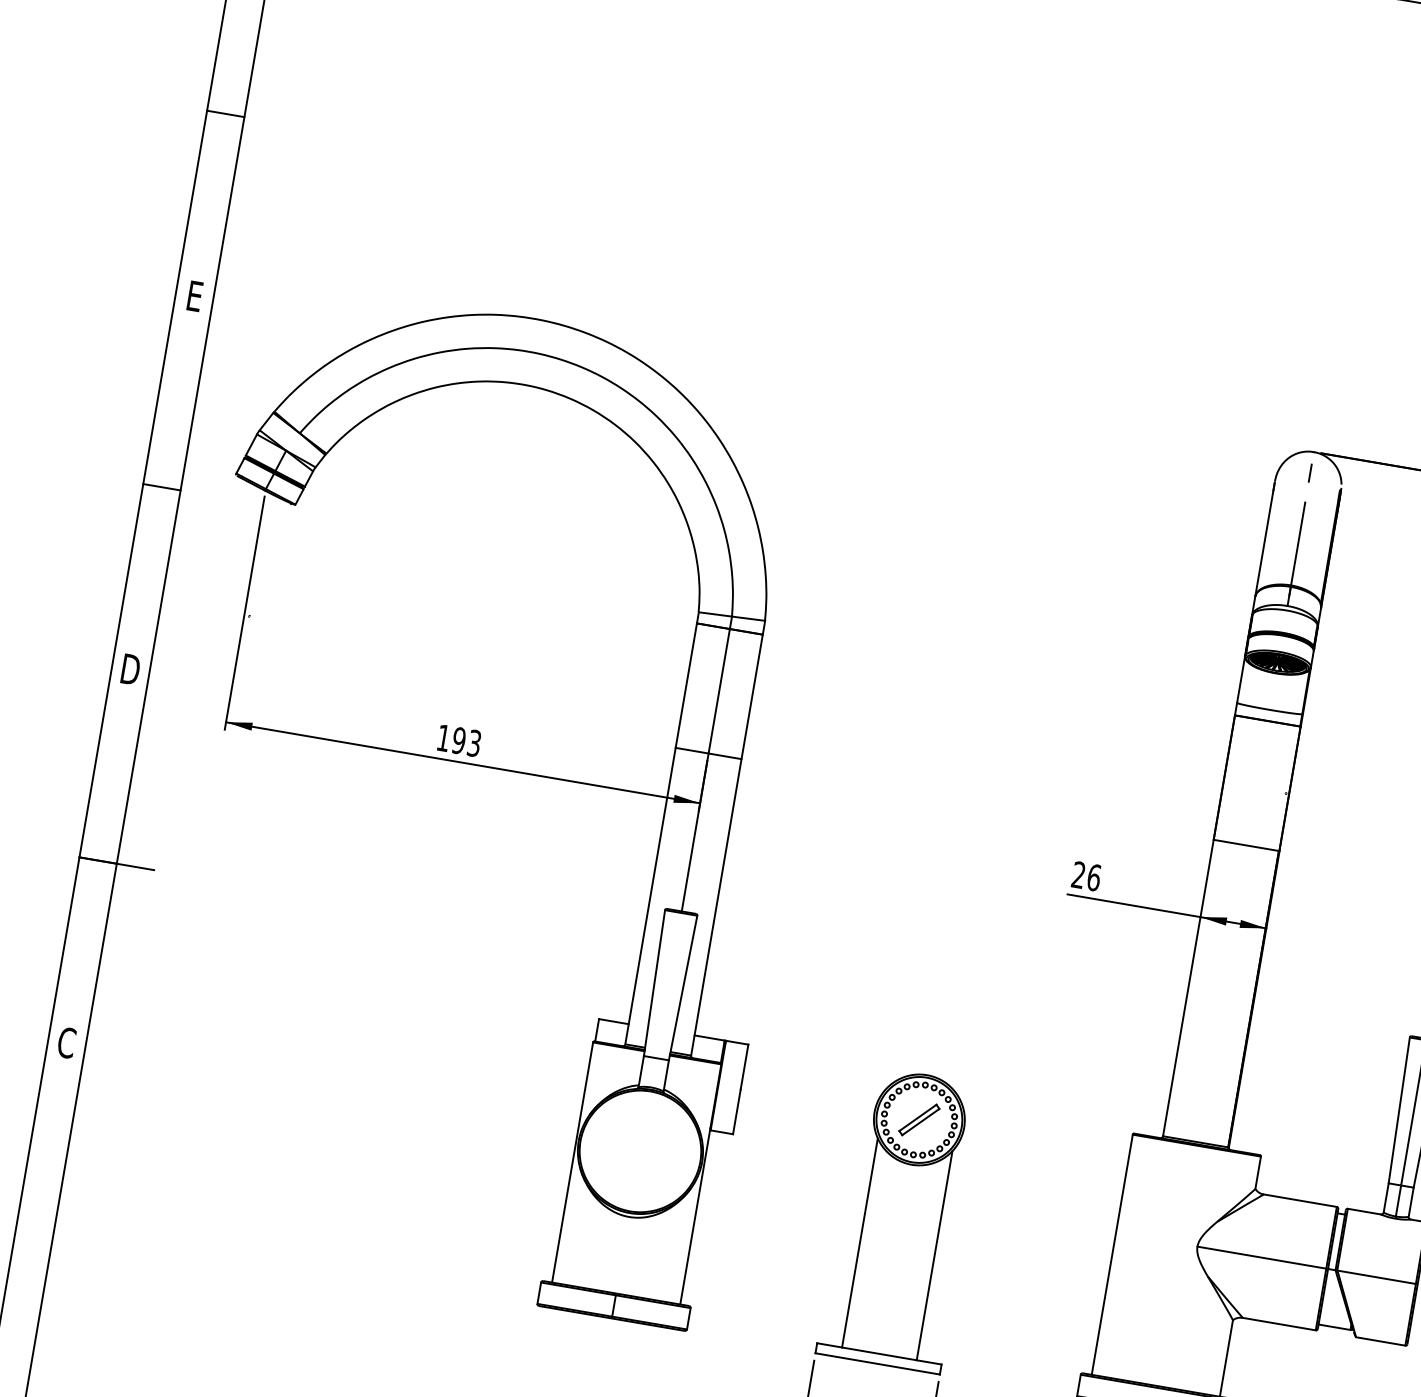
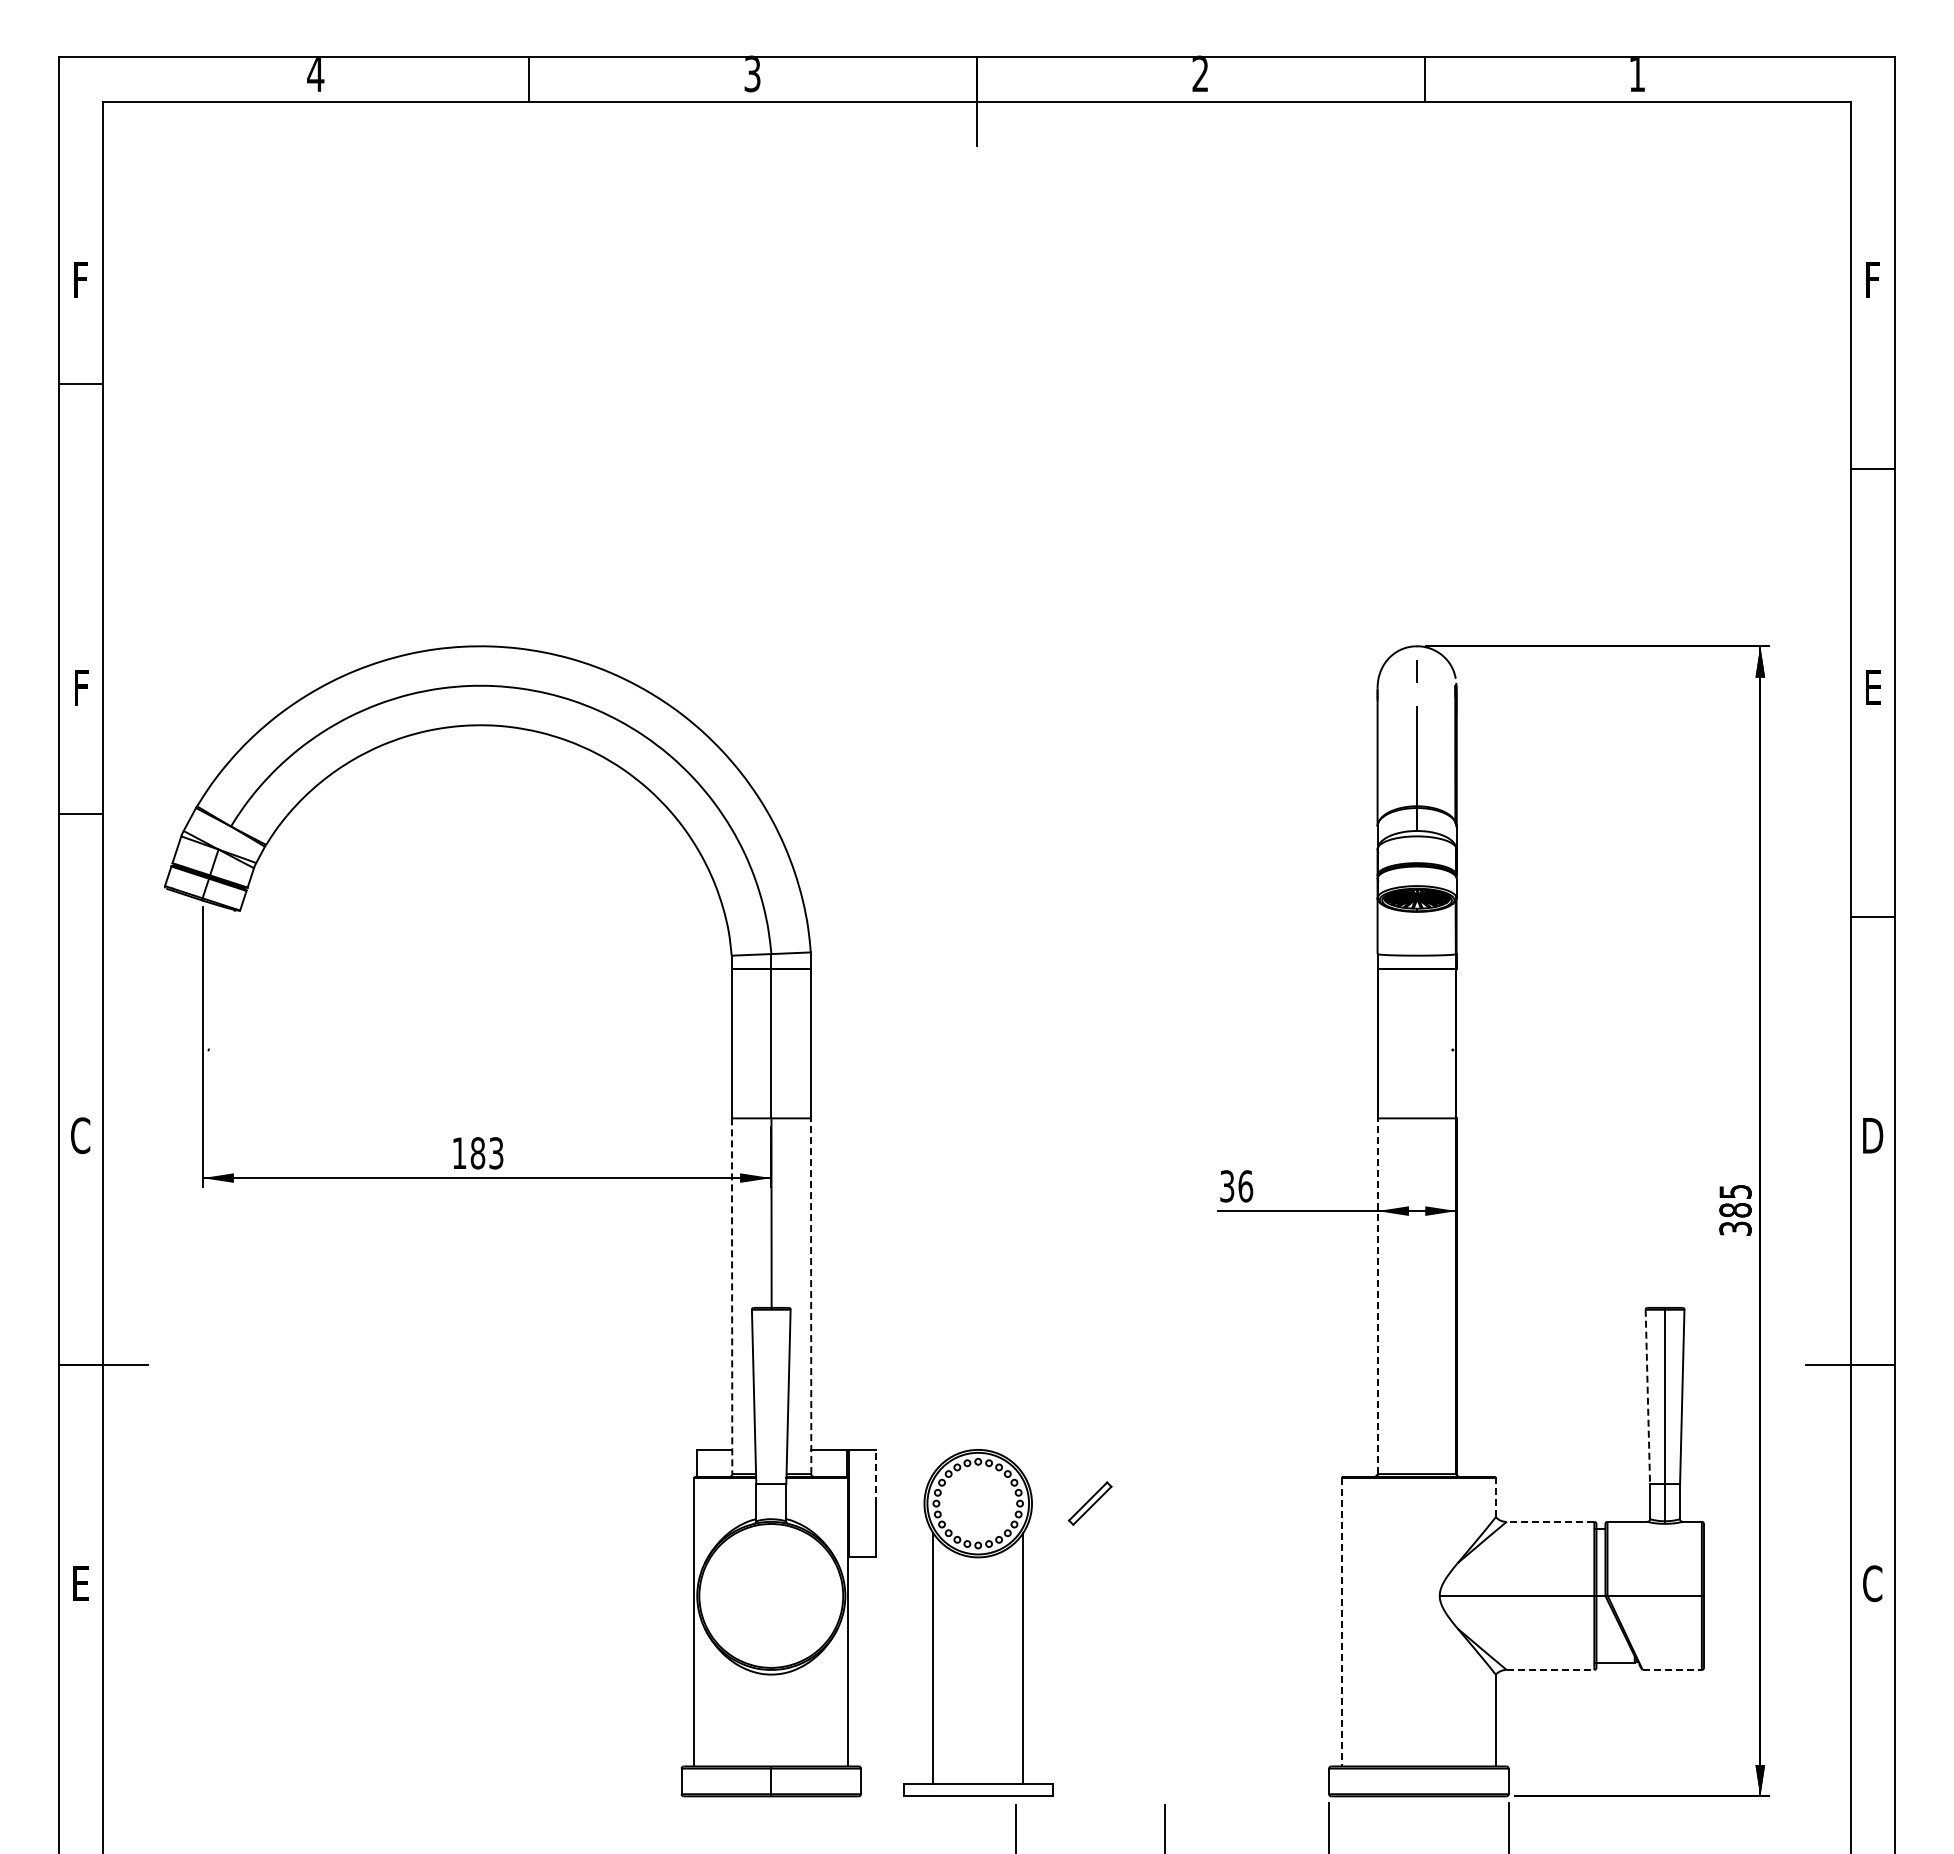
line: (225, 113) -> (80, 383), moved
text: (195, 296) -> (81, 687), E -> F
line: (161, 486) -> (80, 813), moved
text: (131, 669) -> (81, 1135), D -> C
text: (458, 740) -> (477, 1153), 193 -> 183
text: (1078, 875) -> (1227, 1186), 26 -> 36
line: (650, 896) -> (732, 1296), solid -> dashed
line: (716, 907) -> (811, 1296), solid -> dashed
line: (1188, 988) -> (1377, 1296), solid -> dashed
text: (66, 1042) -> (80, 1583), C -> E
line: (744, 1066) -> (875, 1476), solid -> dashed
line: (1398, 1110) -> (1647, 1397), solid -> dashed
line: (1257, 1172) -> (1495, 1497), solid -> dashed
line: (1300, 1200) -> (1550, 1521), solid -> dashed
part: (902, 1219) -> (978, 1622), moved
line: (1112, 1254) -> (1342, 1622), solid -> dashed
line: (1279, 1323) -> (1550, 1669), solid -> dashed
line: (1380, 1341) -> (1672, 1669), solid -> dashed

